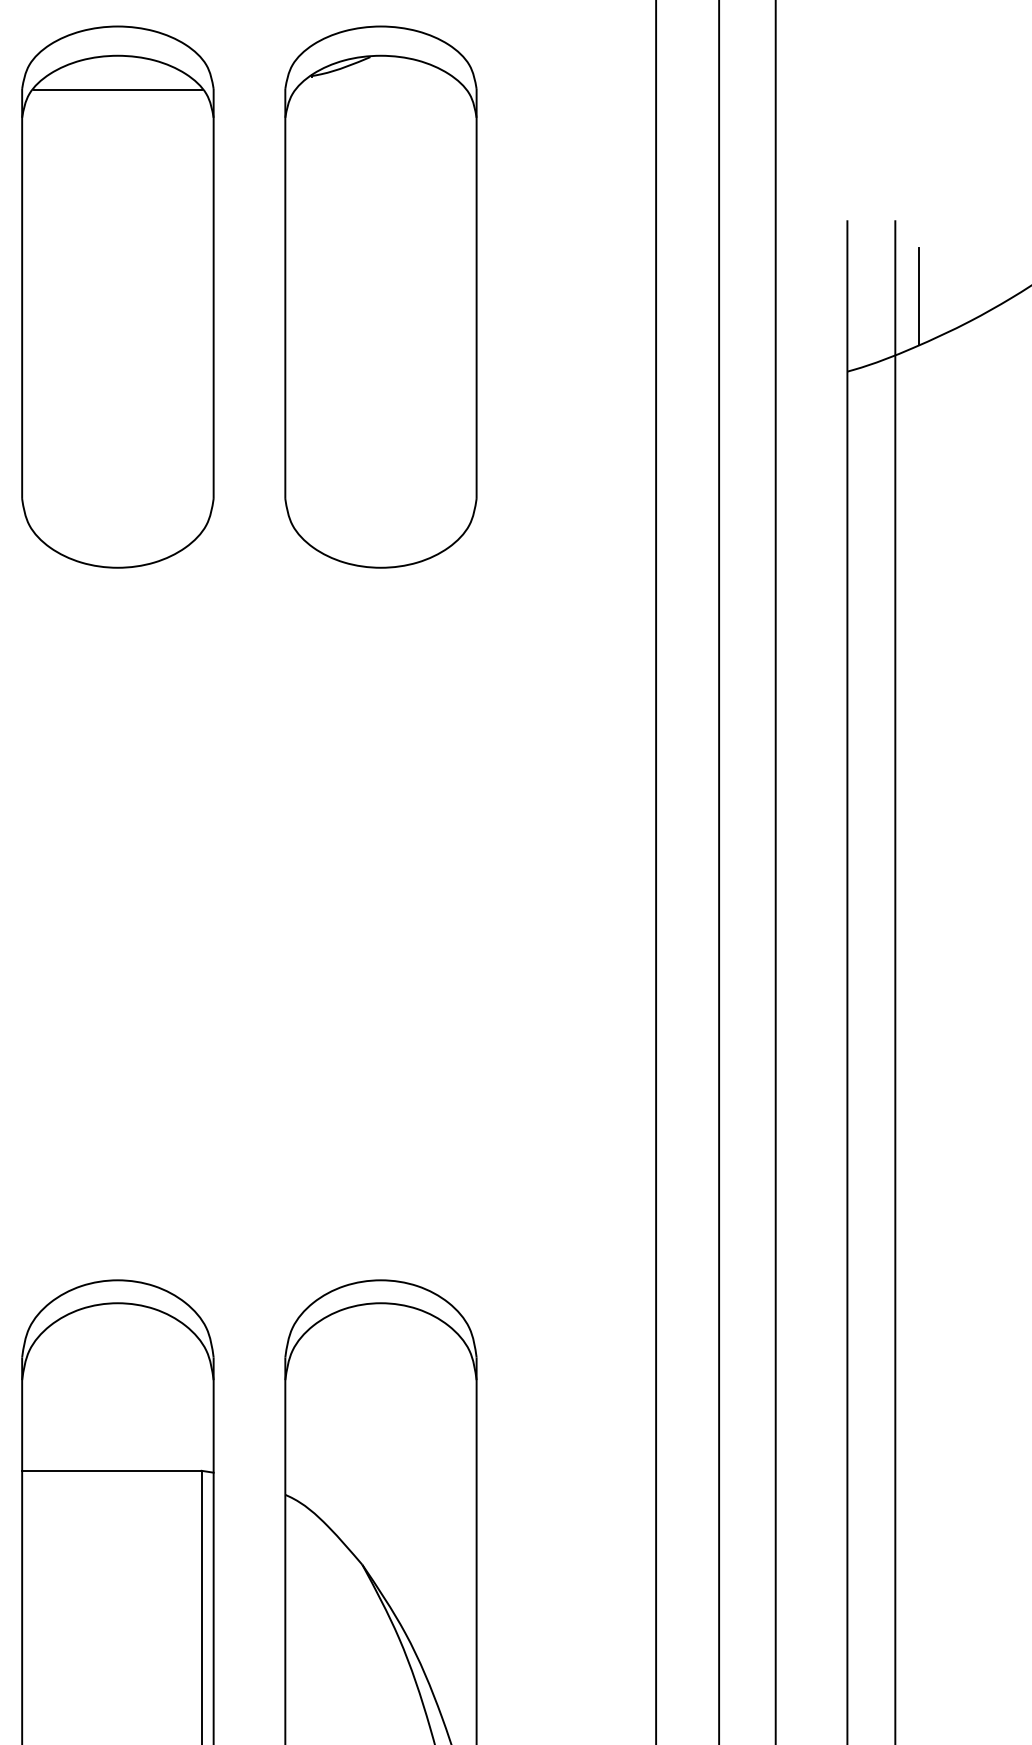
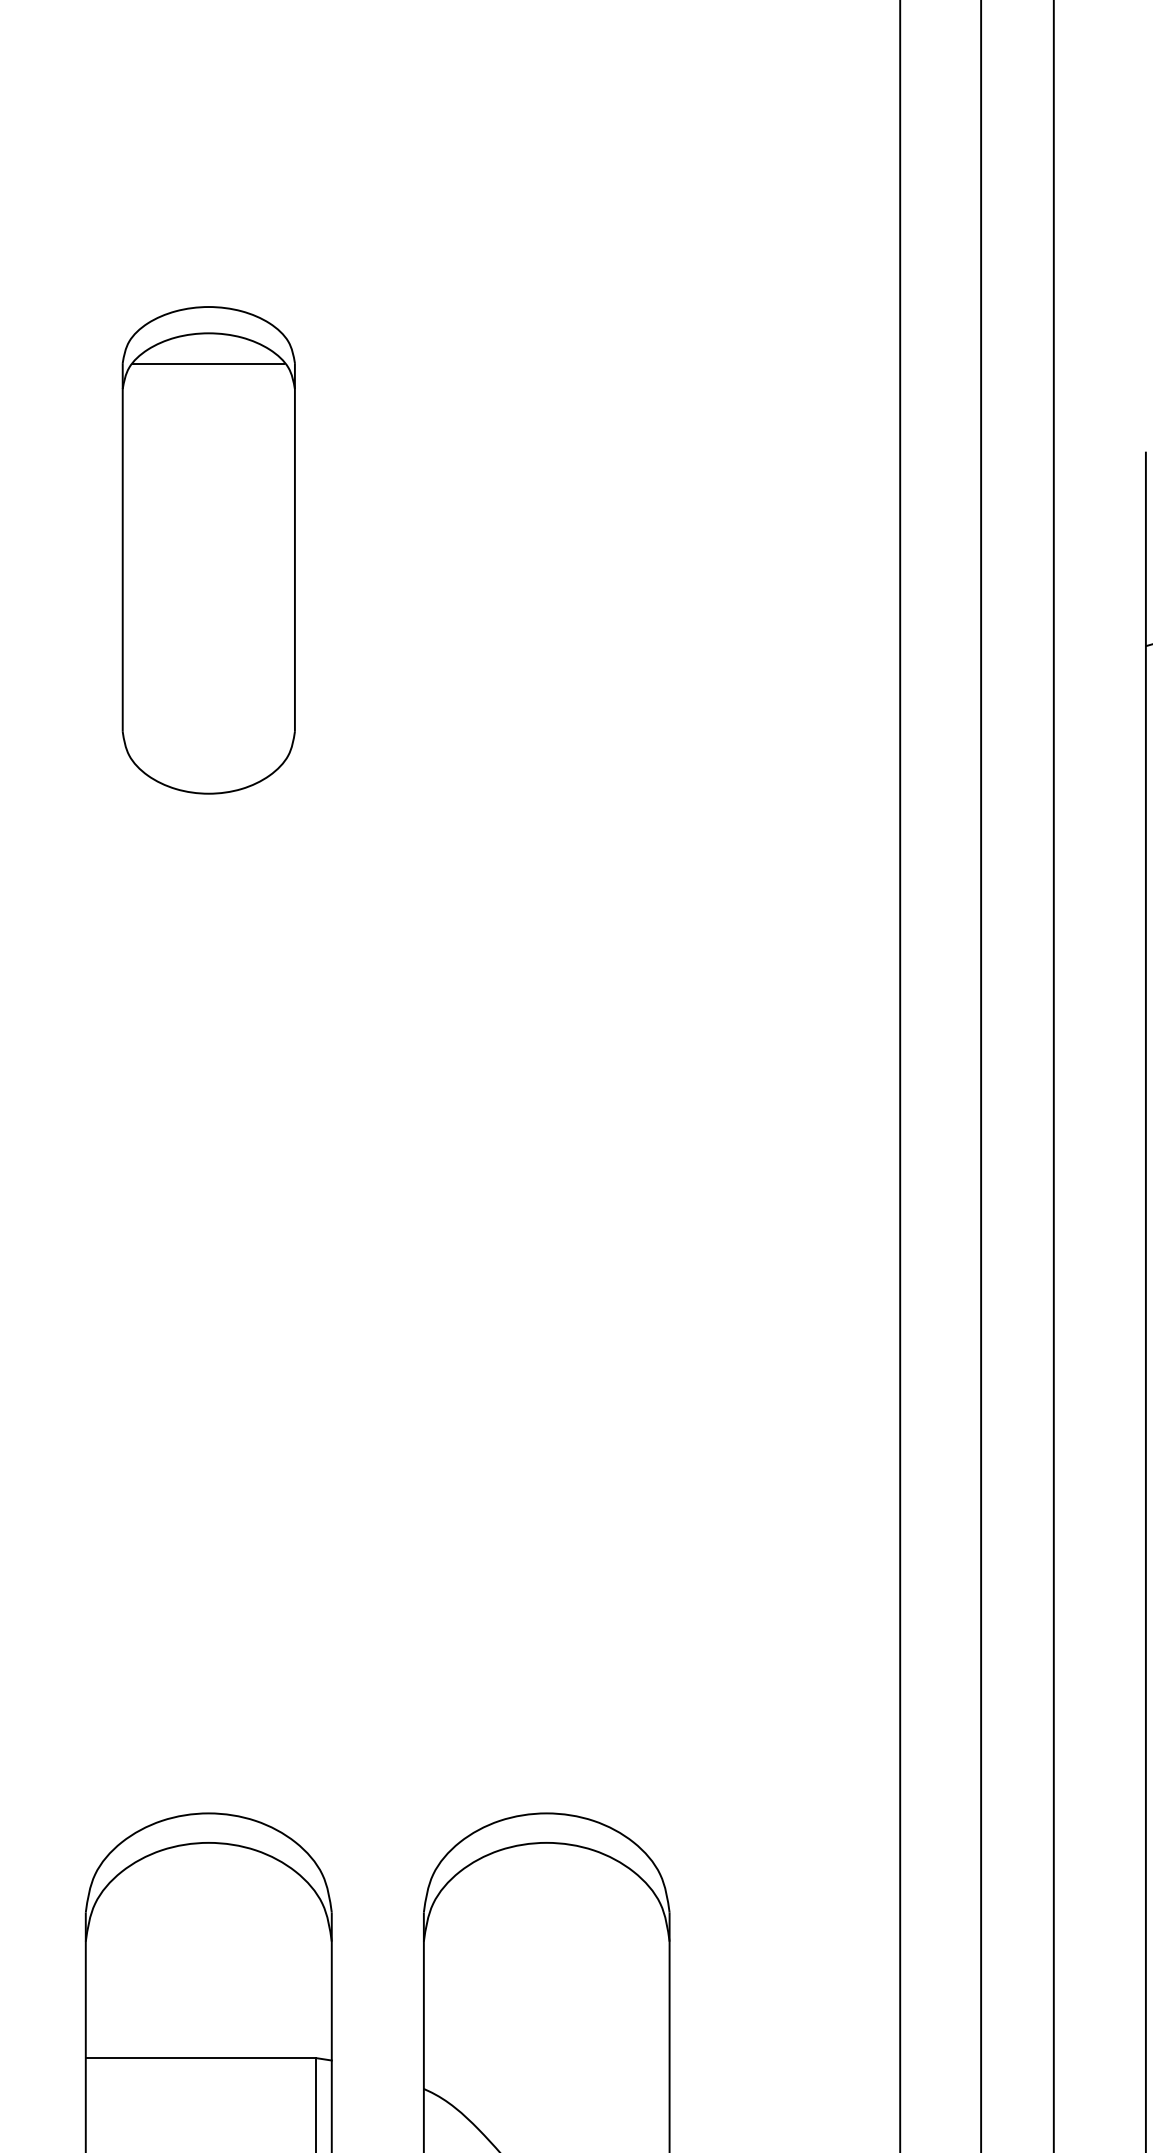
part: (117, 296) -> (208, 549), size x0.7
part: (380, 296) -> (546, 549), removed

